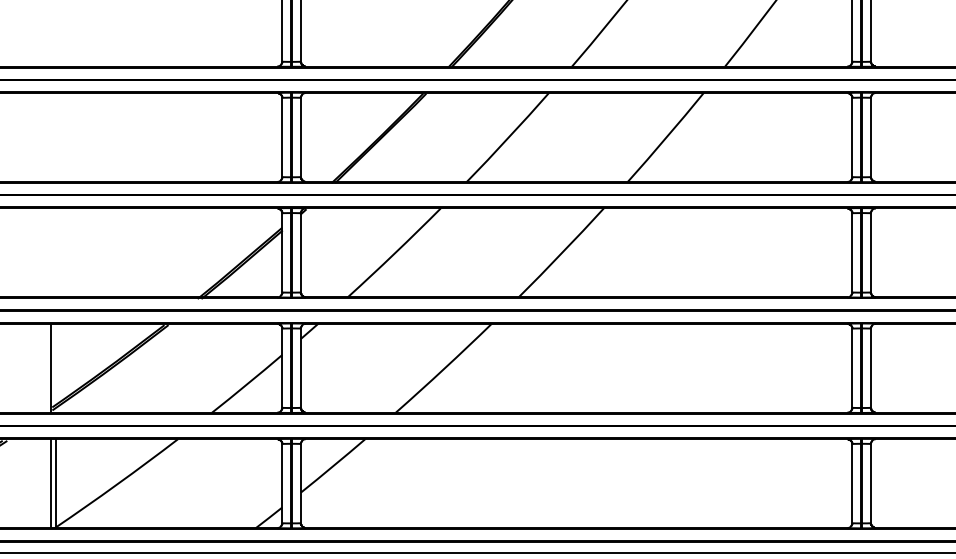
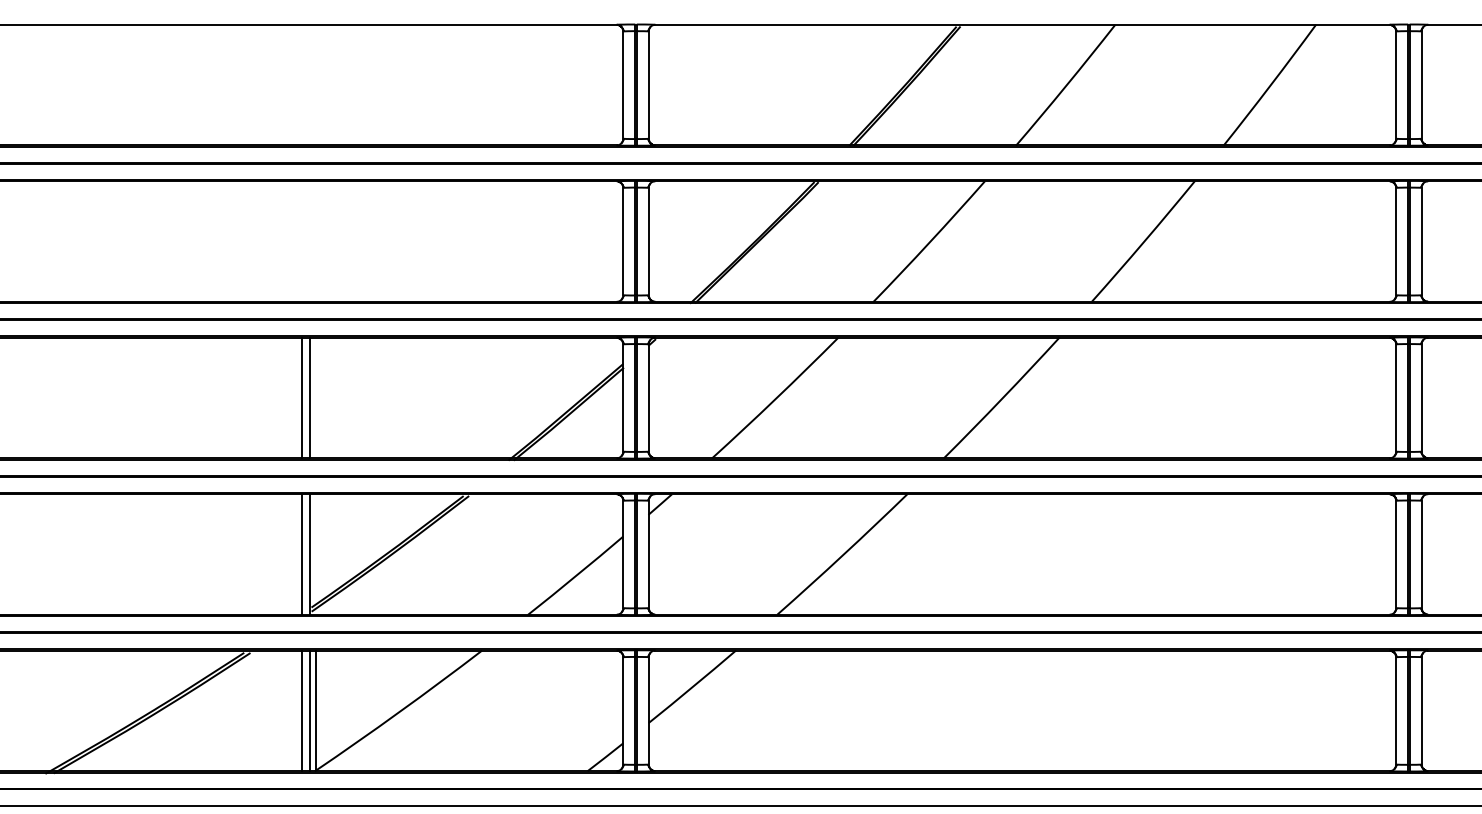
line: (44, 252) -> (301, 397), added
line: (50, 252) -> (309, 397), added
line: (44, 368) -> (301, 554), added
line: (44, 483) -> (301, 710), added

